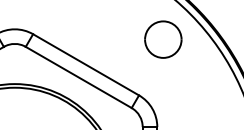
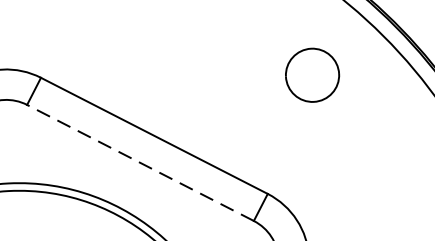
part: (163, 39) -> (312, 75), size x0.7
line: (78, 77) -> (139, 163), solid -> dashed

